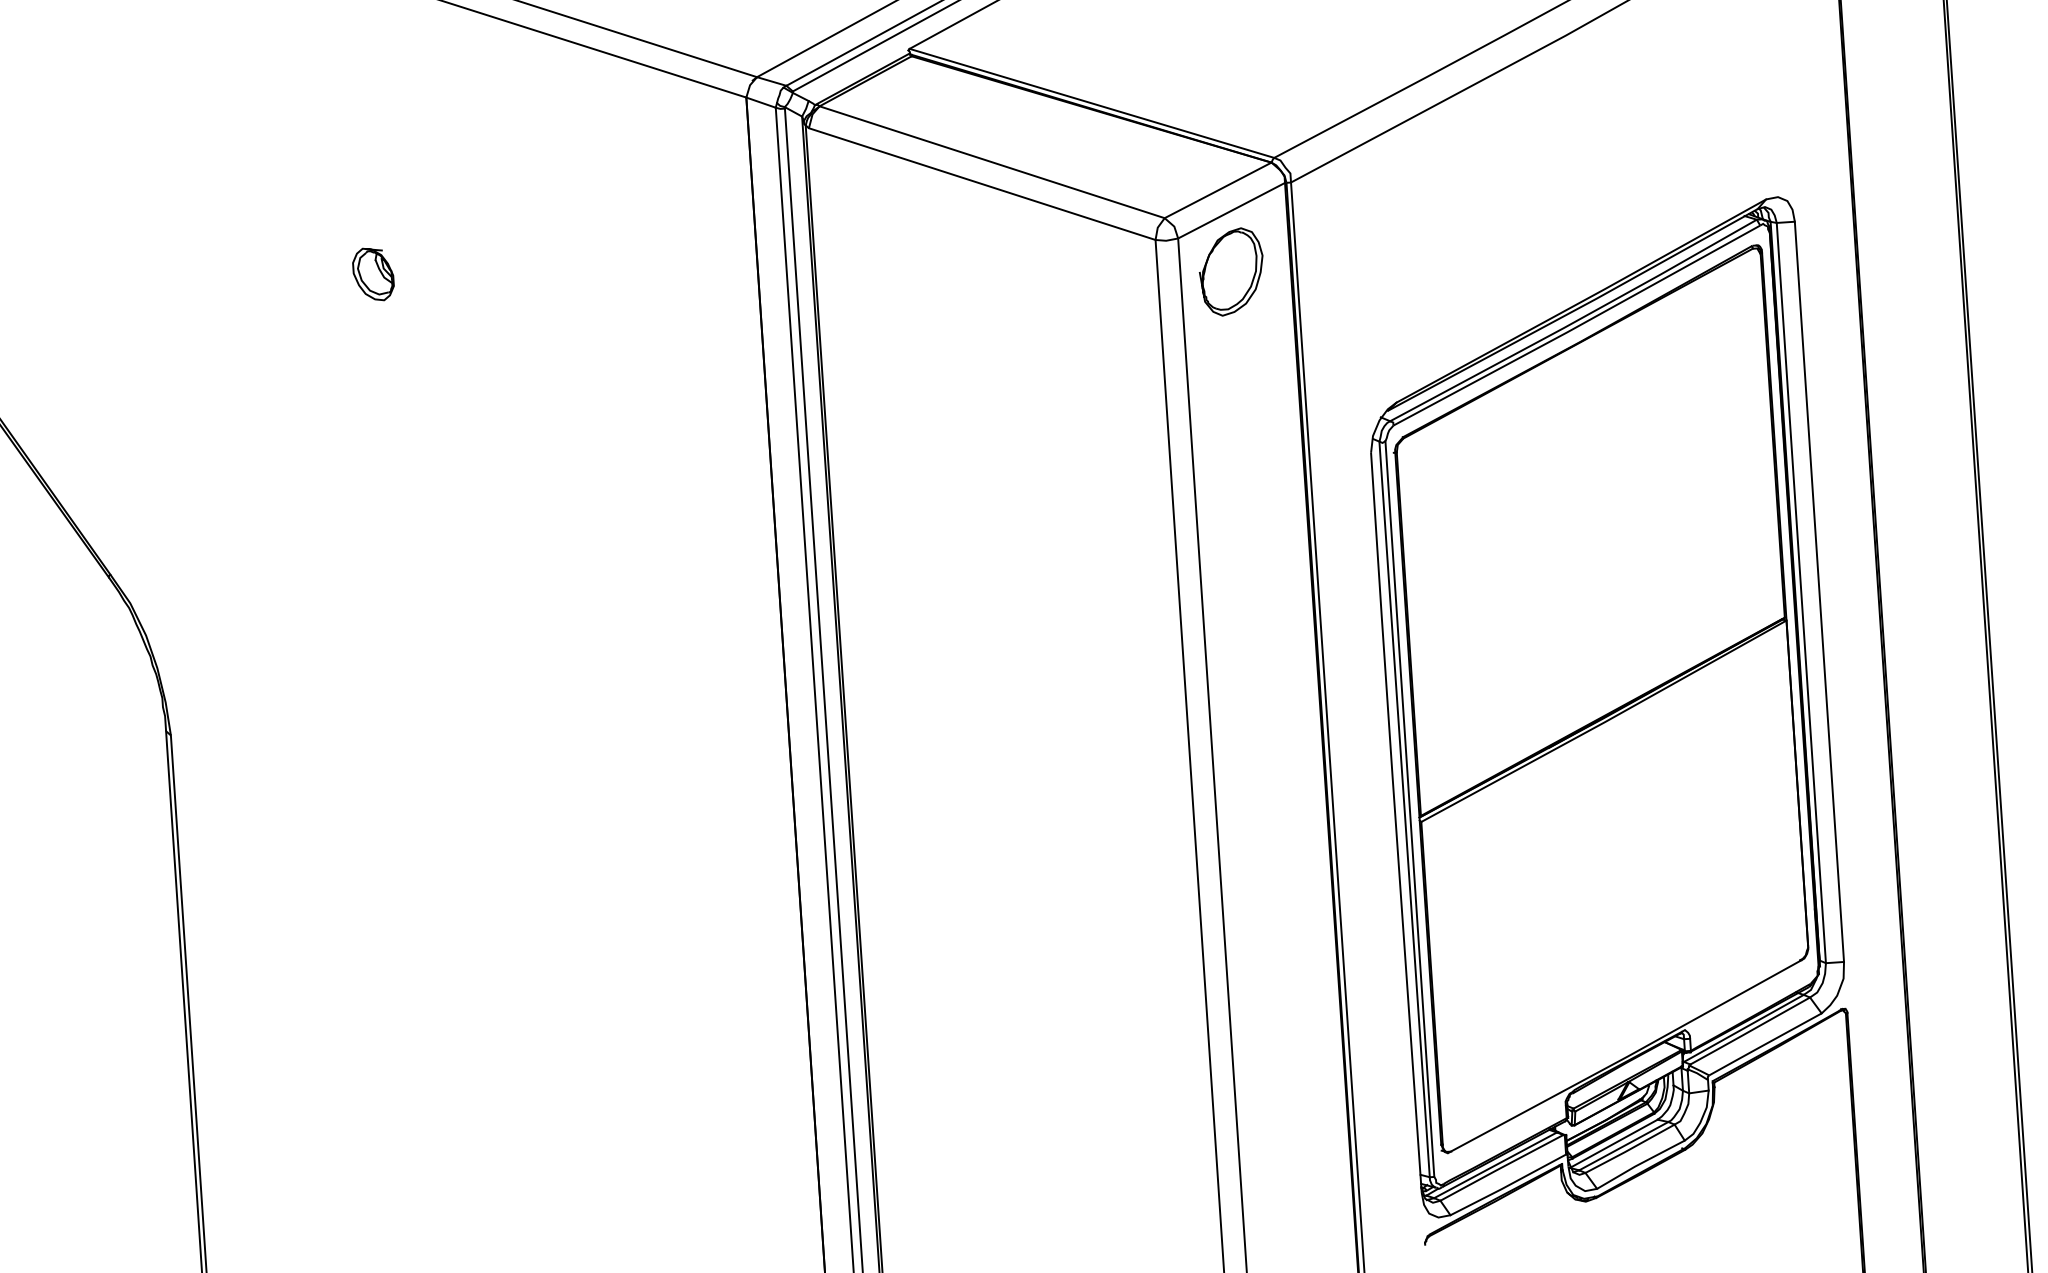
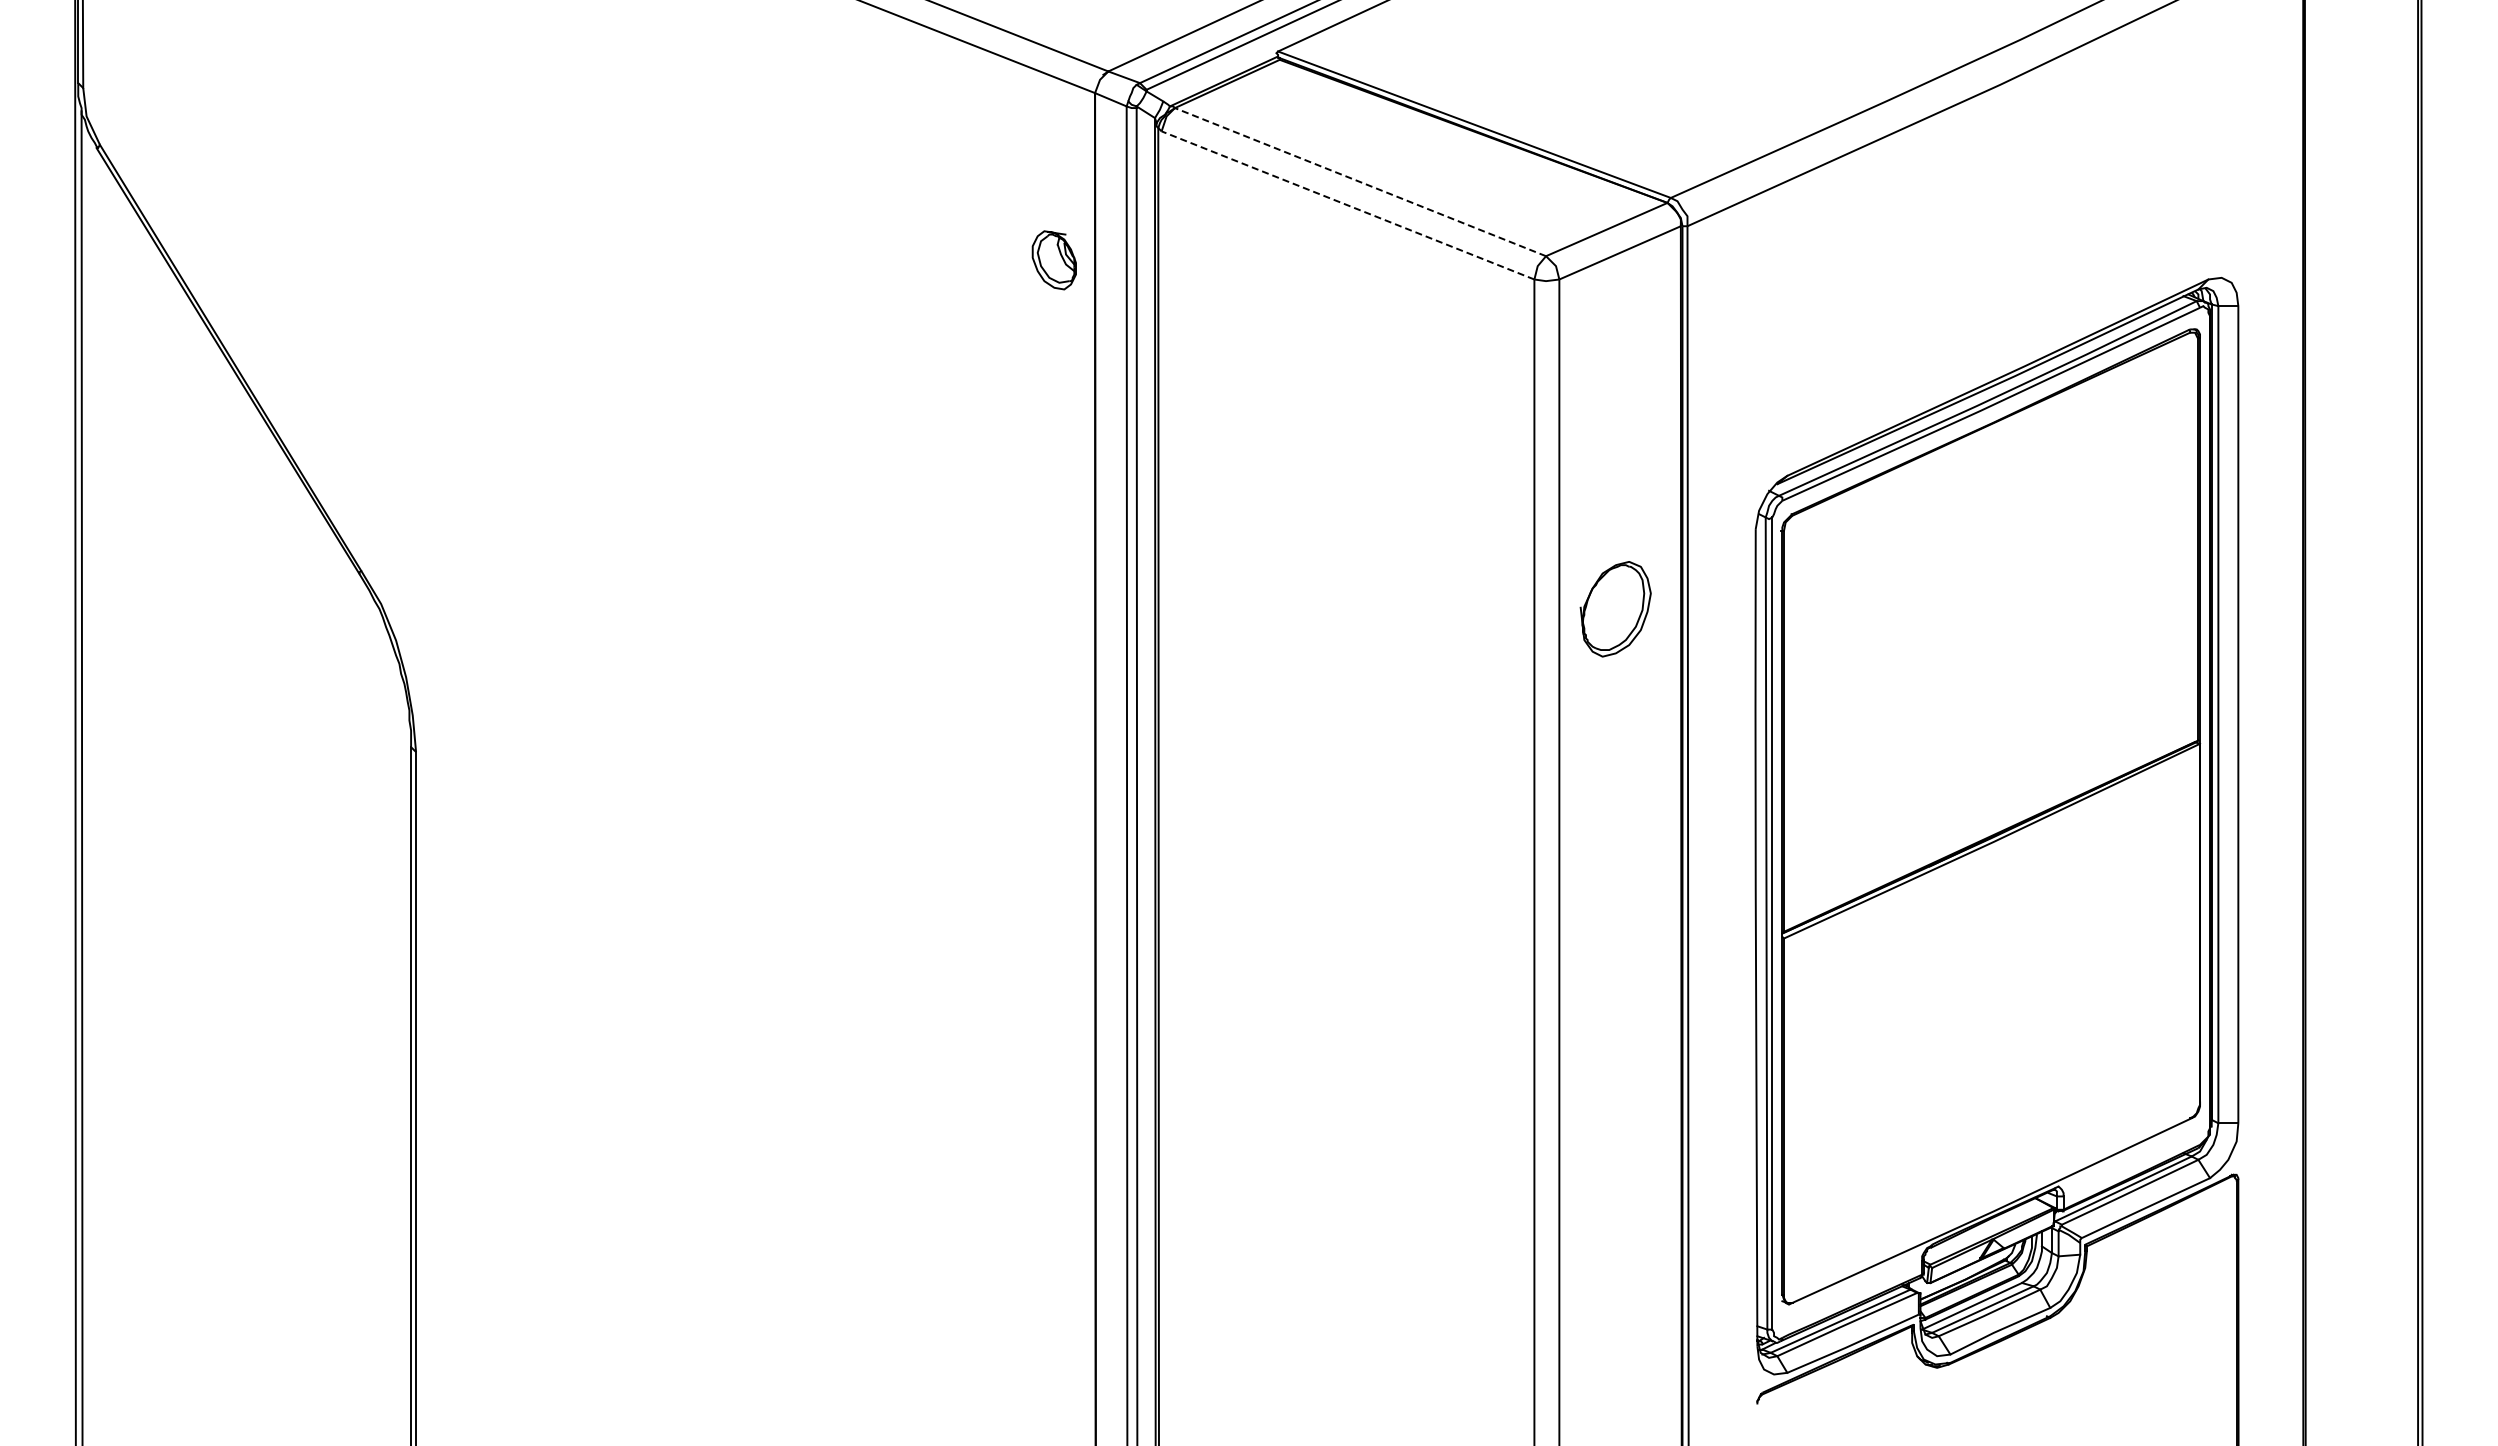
line: (992, 162) -> (1360, 182), solid -> dashed
line: (982, 184) -> (1348, 205), solid -> dashed
part: (1231, 272) -> (1615, 609), moved
part: (372, 274) -> (1053, 260), moved

